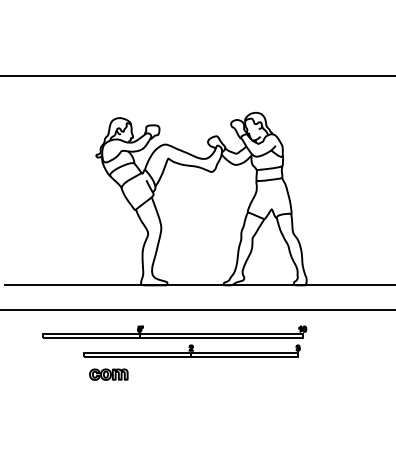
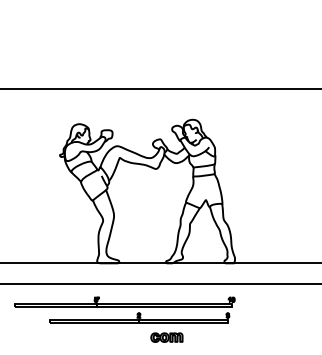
part: (108, 374) -> (166, 337), moved

